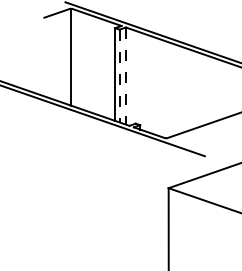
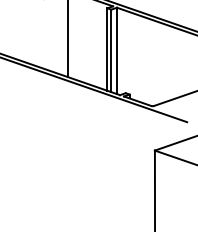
line: (119, 76) -> (111, 51), dashed -> solid
line: (125, 76) -> (116, 51), dashed -> solid

